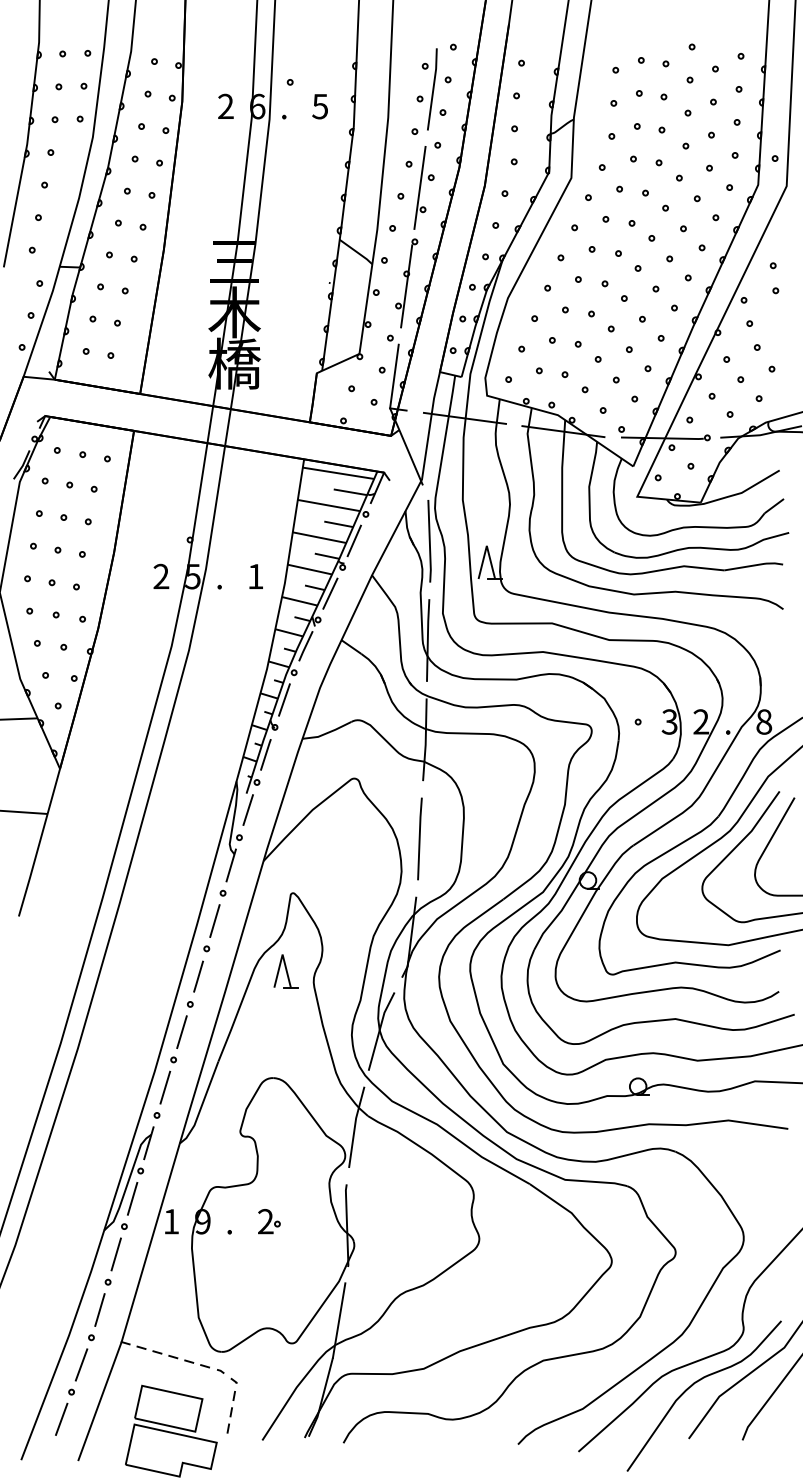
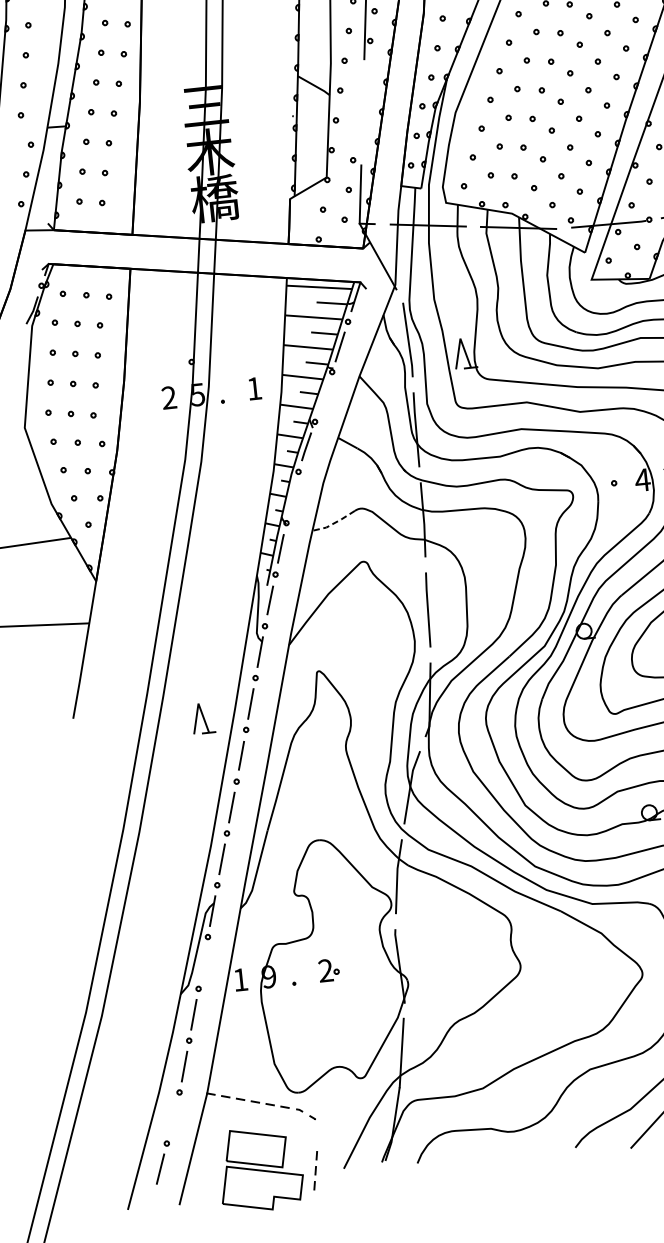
part: (406, 283) -> (362, 109), removed
line: (330, 593) -> (323, 396), removed
line: (284, 699) -> (292, 497), removed
text: (669, 721) -> (642, 479), 3 -> 4
line: (327, 733) -> (334, 523), solid -> dashed
part: (285, 971) -> (202, 718), moved
line: (132, 1198) -> (203, 962), removed
line: (81, 1364) -> (173, 1117), removed
part: (230, 1412) -> (315, 1171), moved

